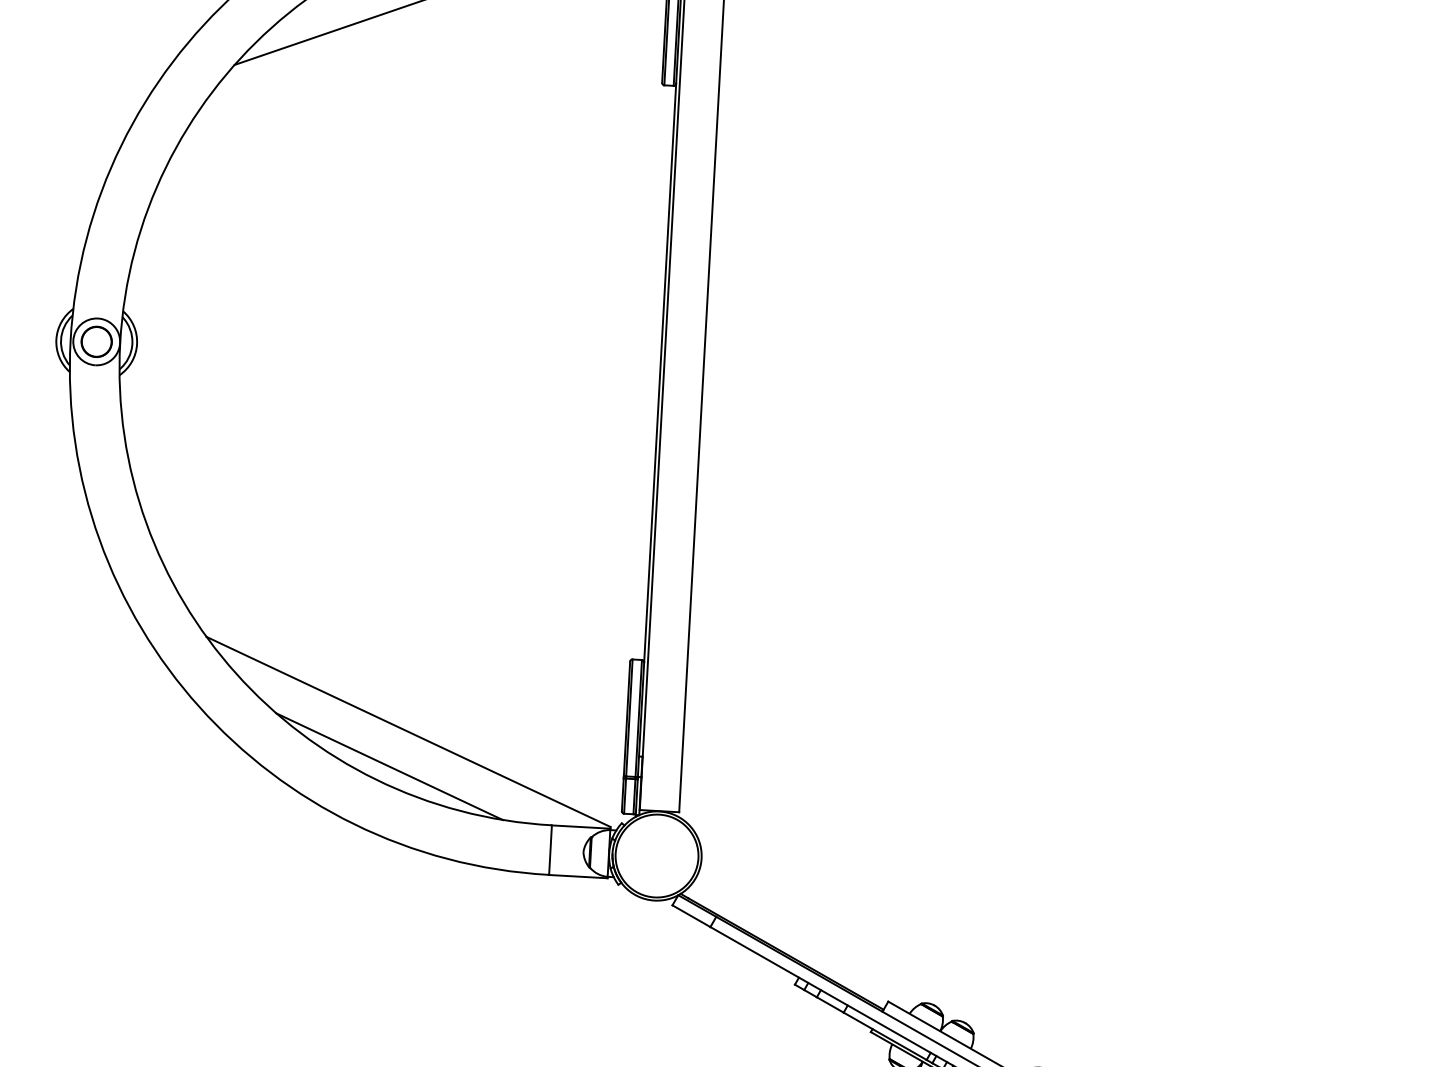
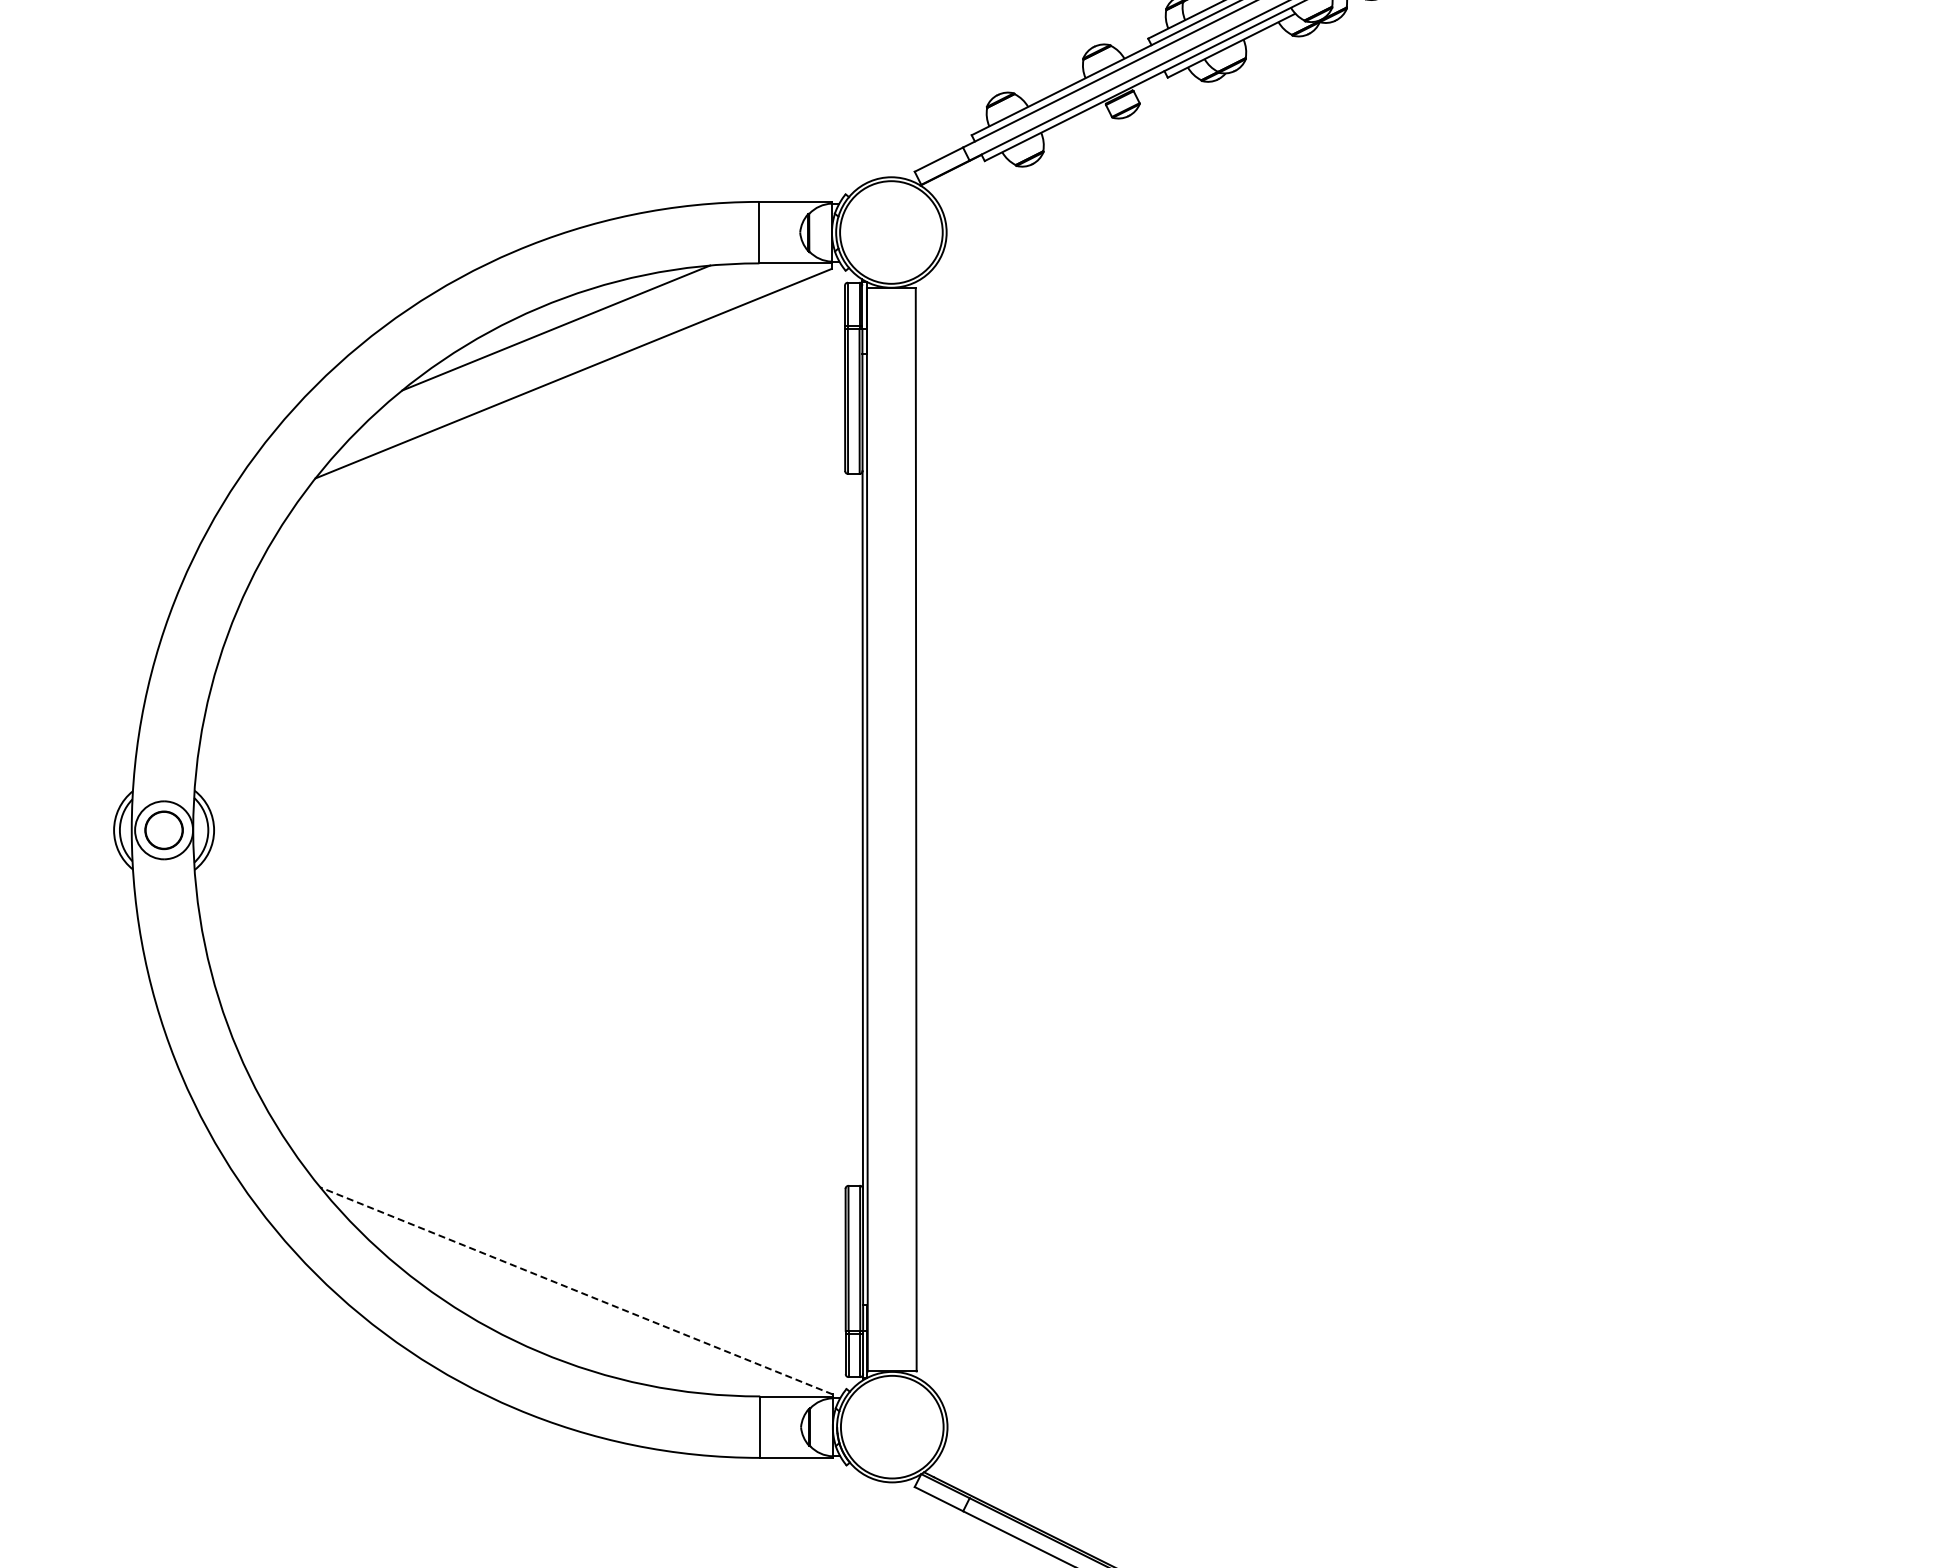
line: (407, 731) -> (575, 1290), solid -> dashed
line: (389, 766) -> (555, 1335), removed

